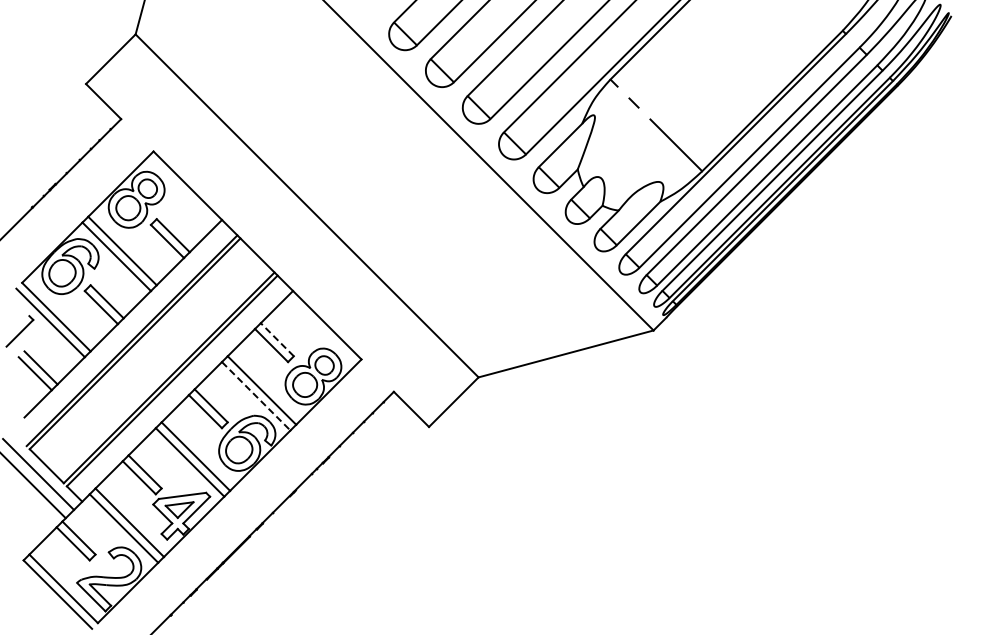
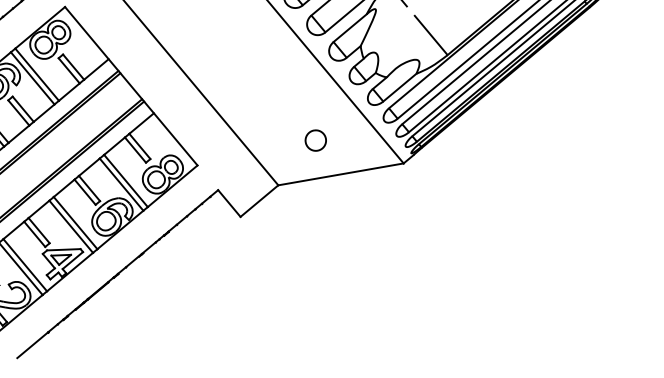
part: (525, 308) -> (315, 140), added
line: (276, 339) -> (139, 146), dashed -> solid
line: (256, 396) -> (121, 184), dashed -> solid

